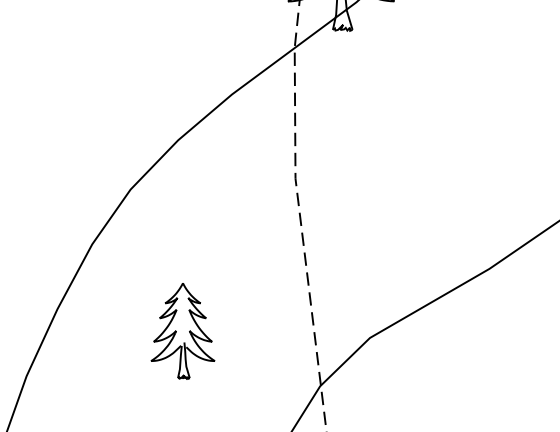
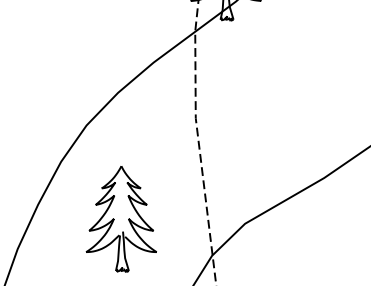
part: (181, 331) -> (120, 219), size x1.67

